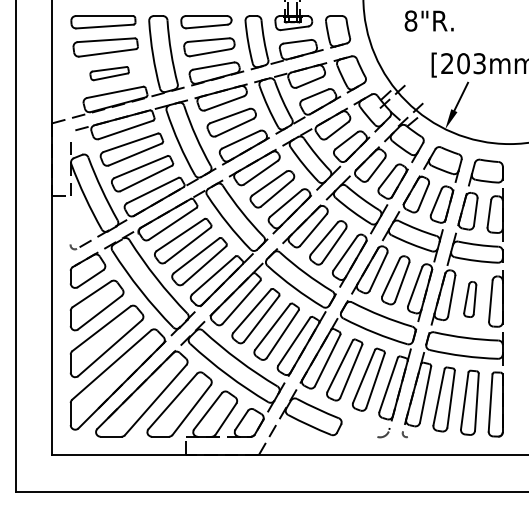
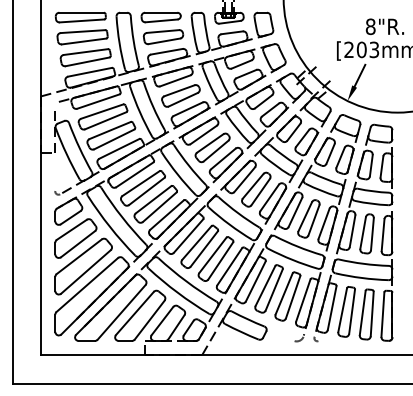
text: (428, 20) -> (384, 26), moved
part: (109, 73) -> (85, 57), size x1.67
part: (469, 299) -> (366, 233), size x1.43

